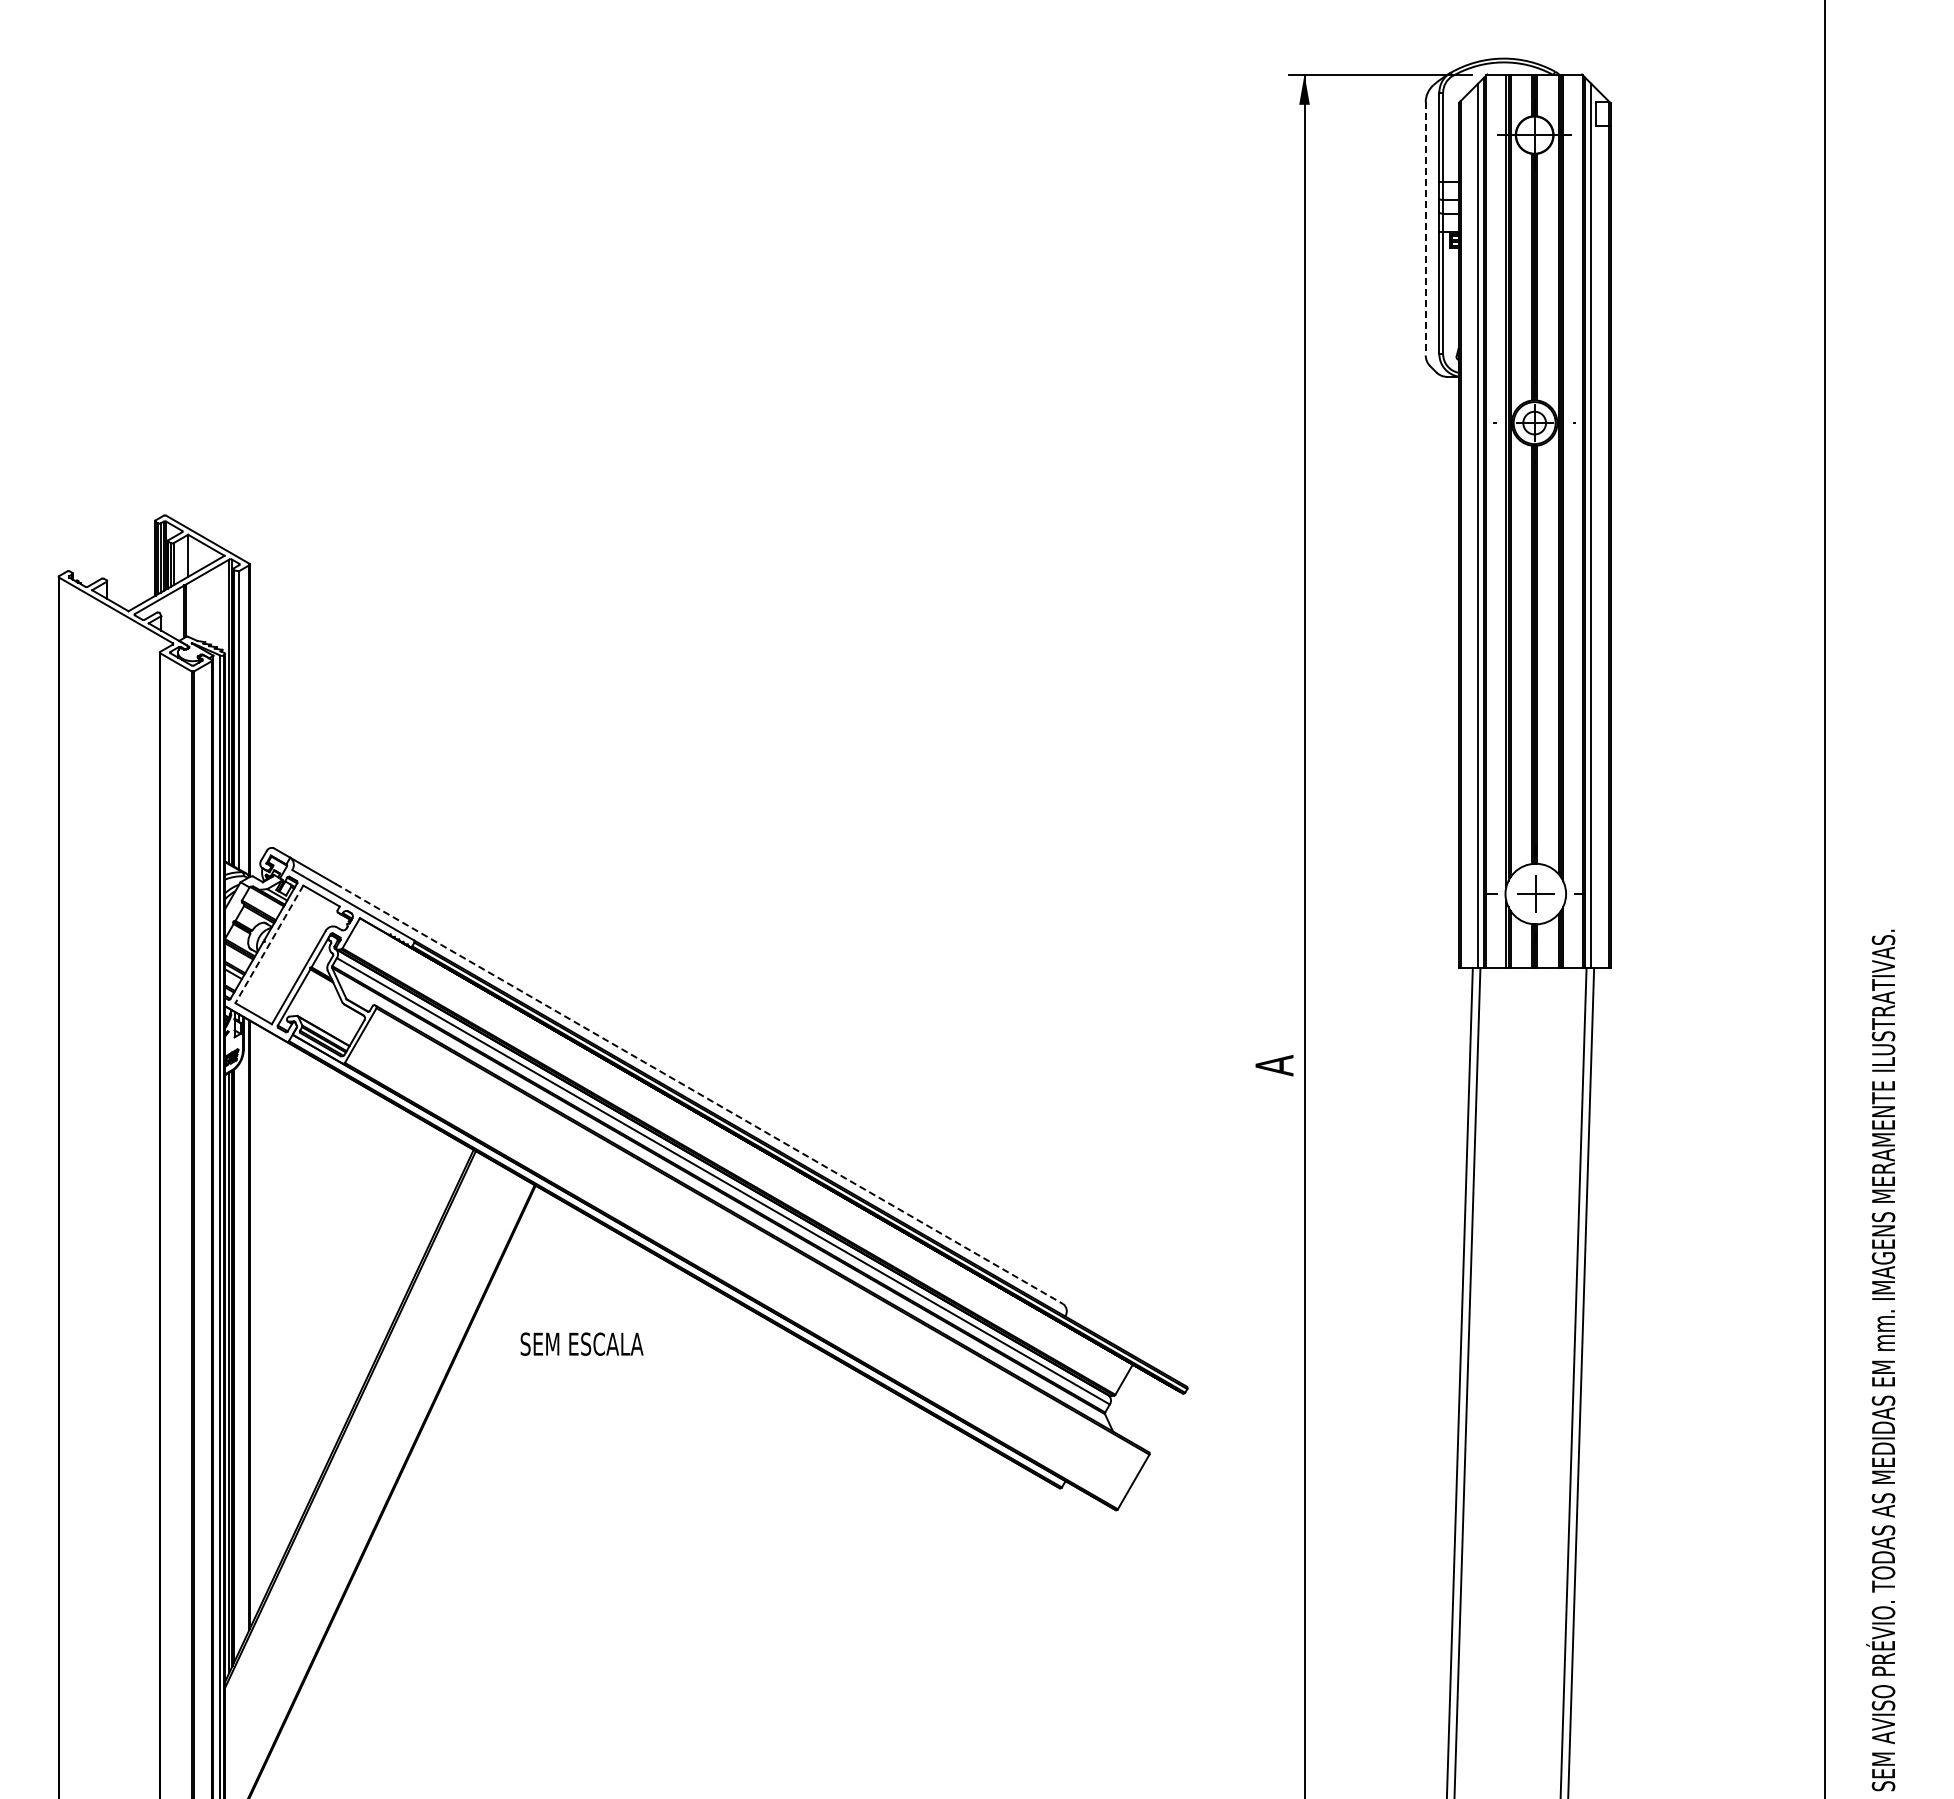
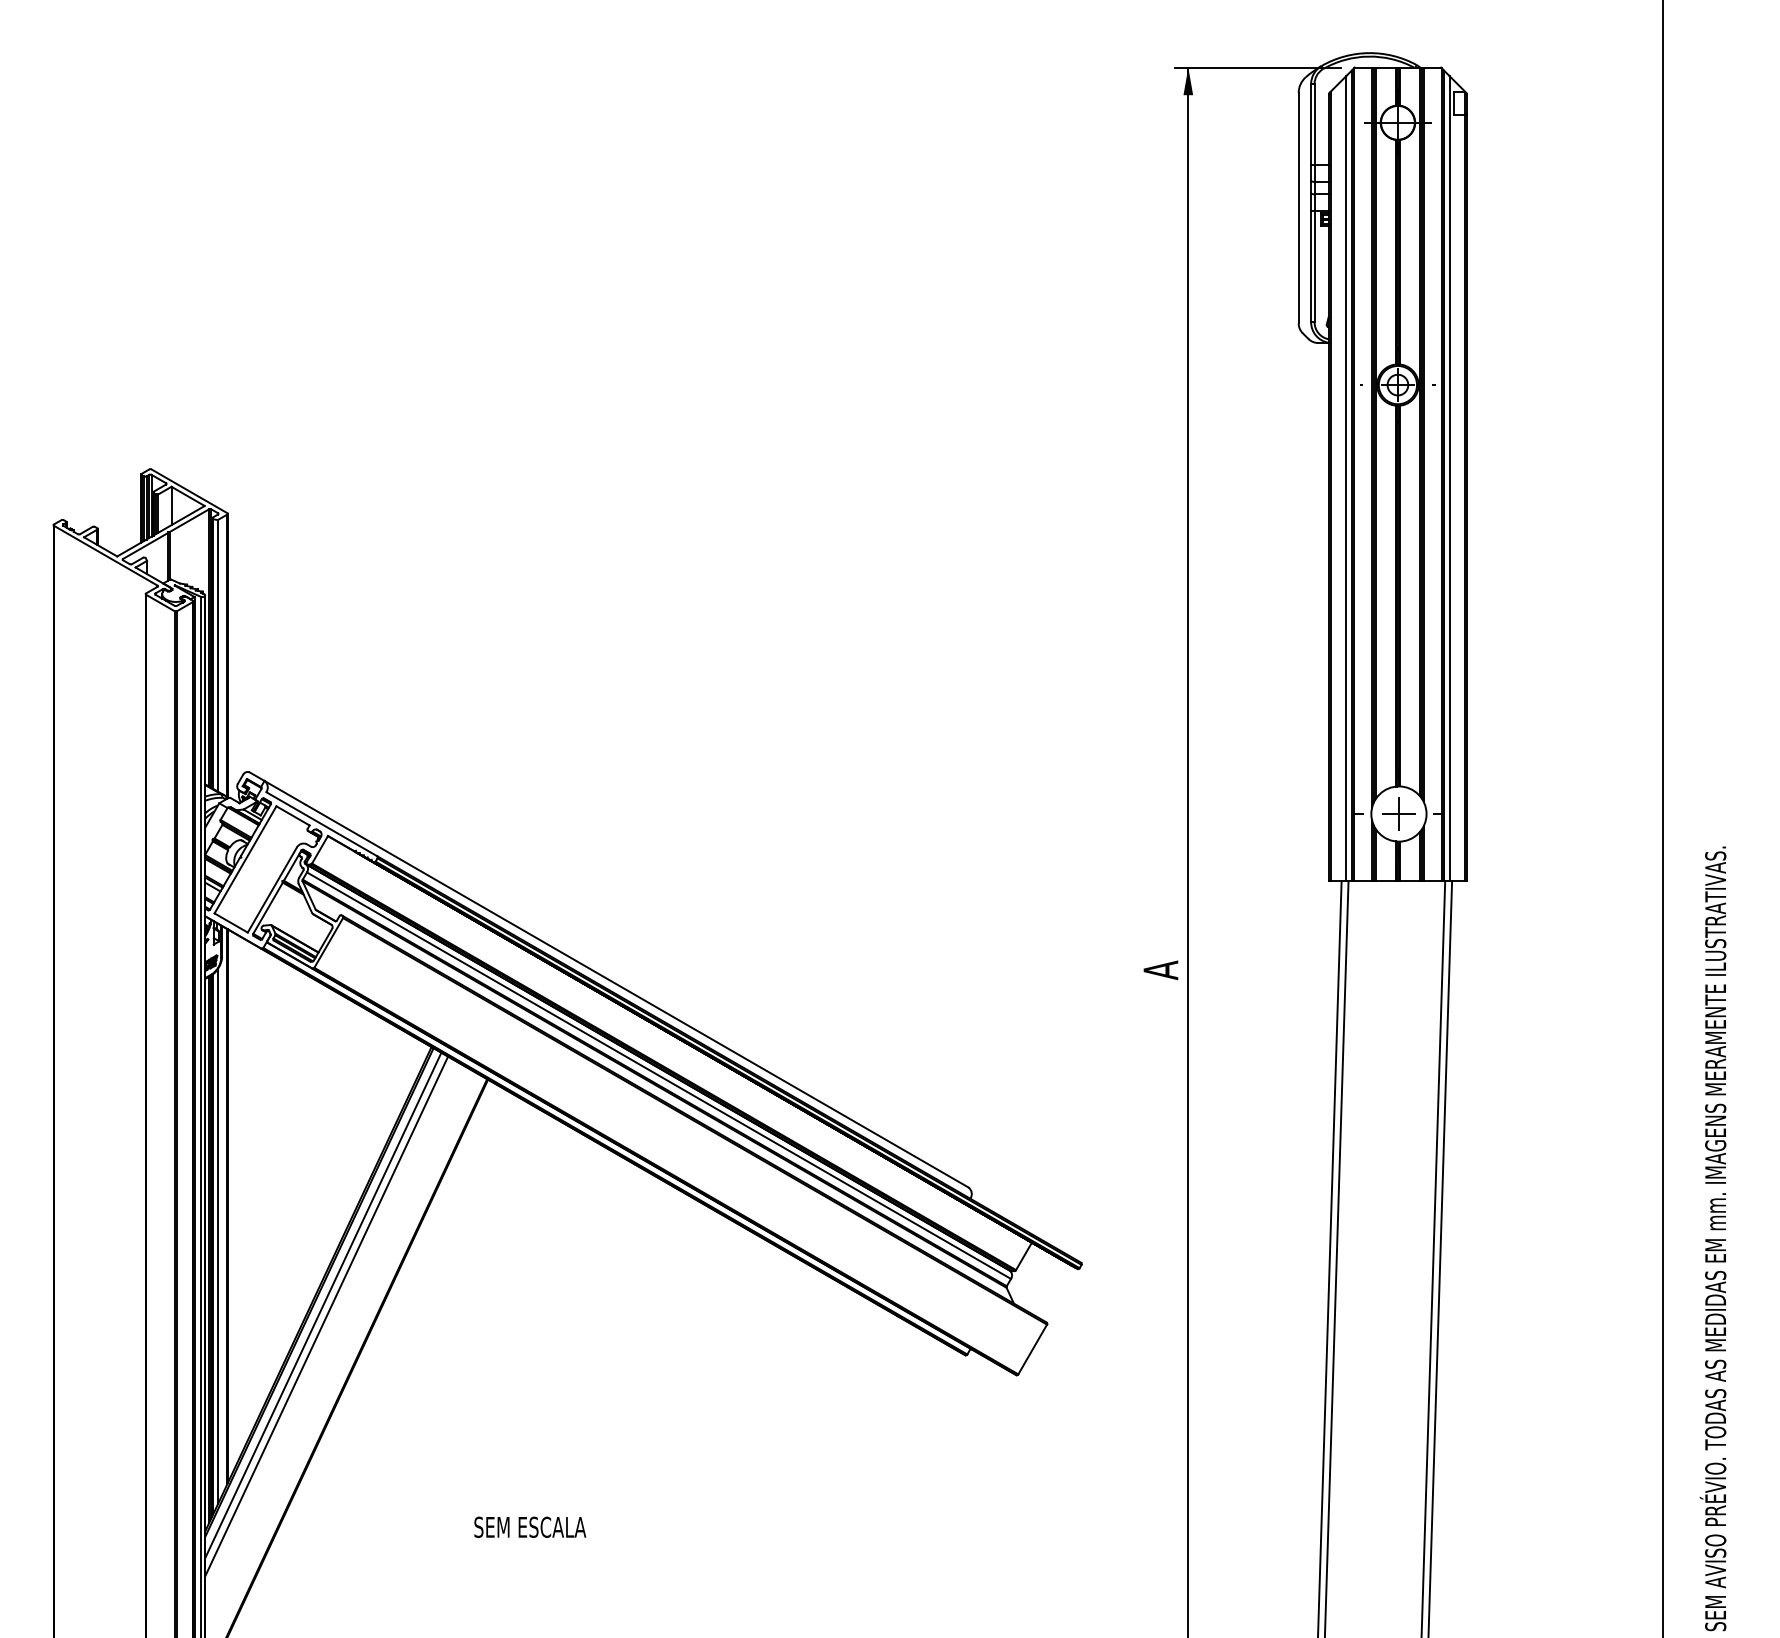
line: (1425, 228) -> (1298, 207), dashed -> solid
line: (269, 944) -> (245, 859), dashed -> solid
line: (699, 1094) -> (637, 996), dashed -> solid
text: (581, 1343) -> (529, 1526), moved
line: (239, 1357) -> (218, 1236), added
line: (354, 1433) -> (323, 1305), added
line: (358, 1445) -> (326, 1316), added

